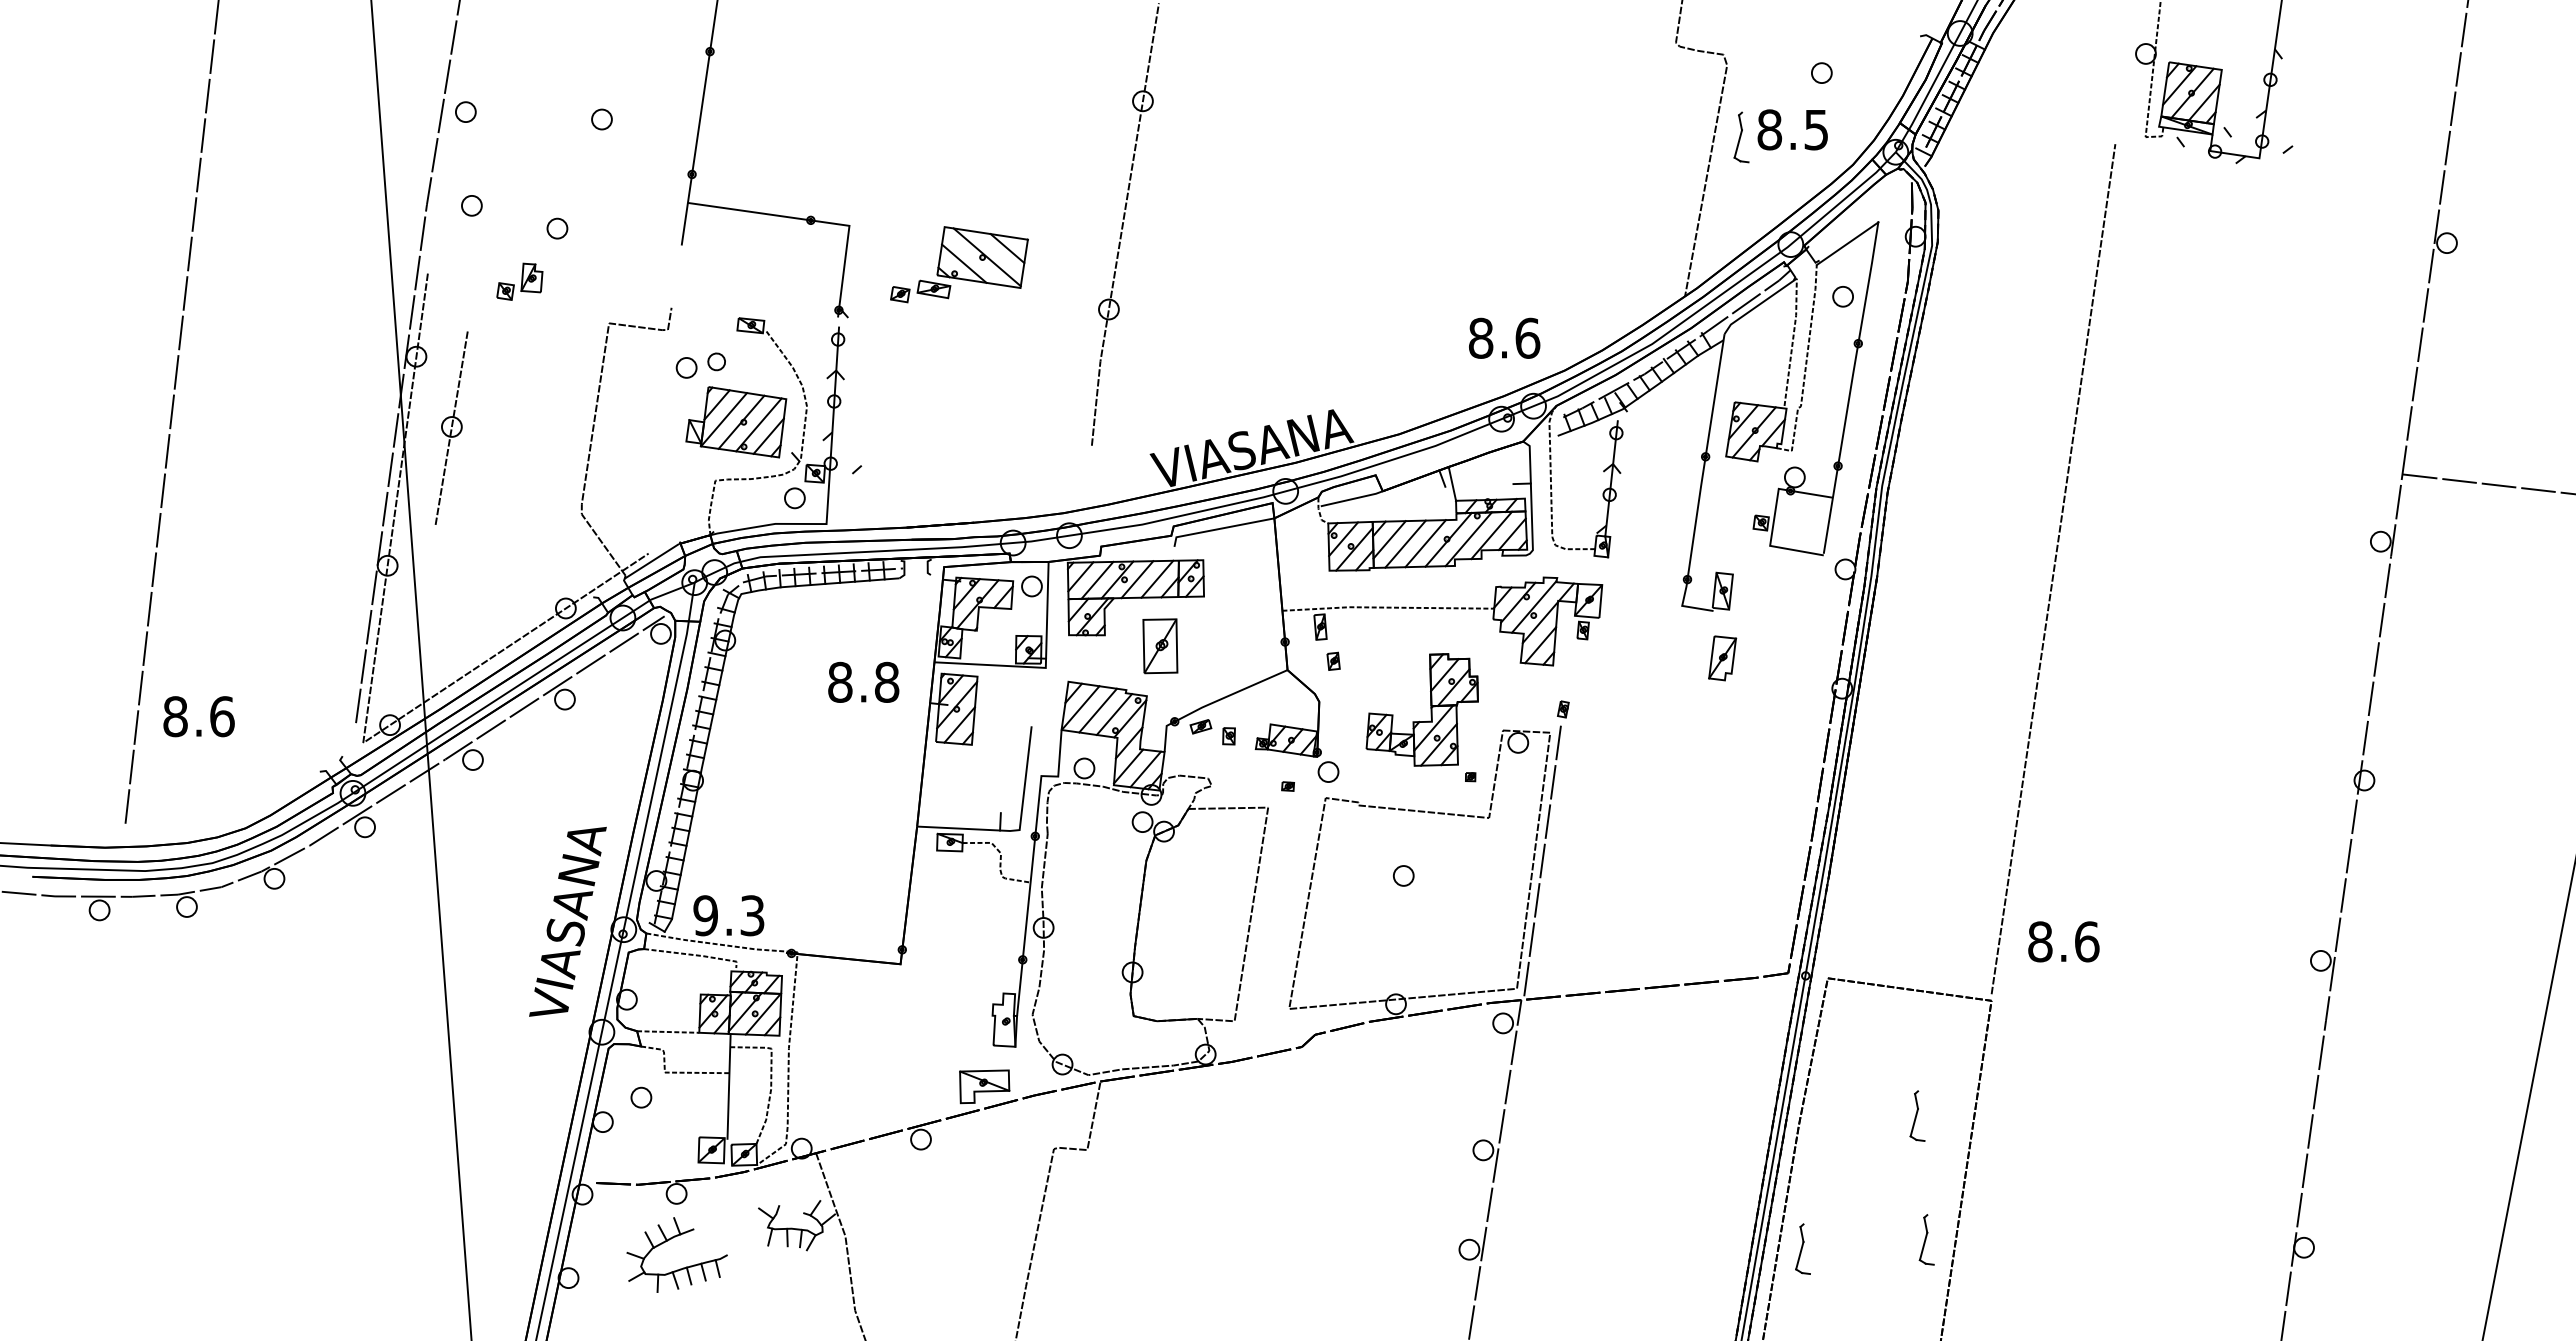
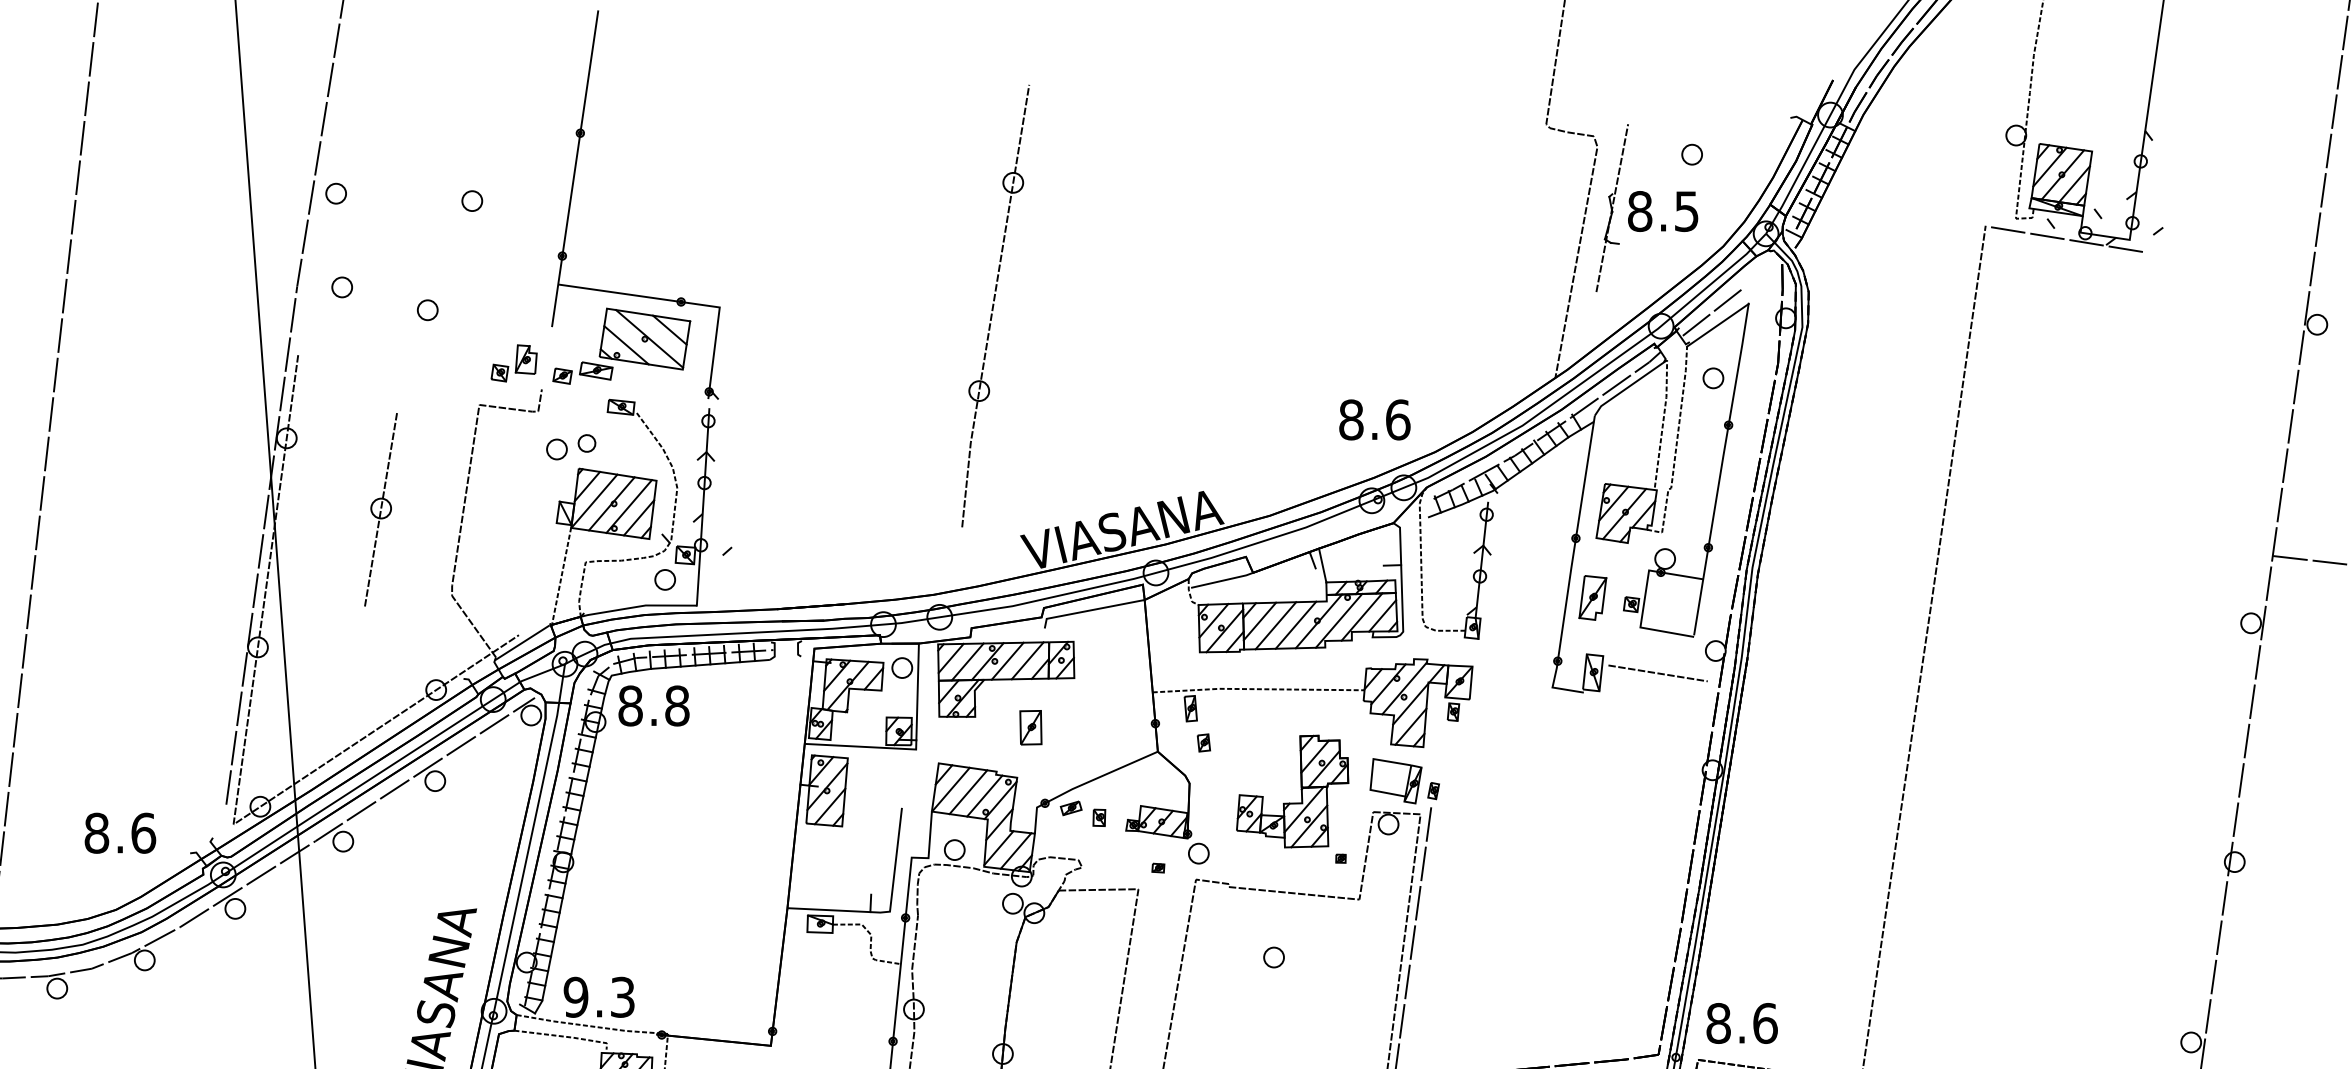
line: (1741, 126) -> (1611, 208), added
line: (2198, 158) -> (2068, 240), added
line: (1841, 230) -> (1711, 312), added
part: (959, 264) -> (621, 346), moved
part: (519, 281) -> (513, 363), moved
part: (451, 427) -> (380, 509), moved
line: (690, 495) -> (560, 577), added
line: (1787, 591) -> (1657, 673), added
part: (1160, 645) -> (1030, 727), size x0.62
part: (1722, 658) -> (1592, 598), moved
text: (863, 681) -> (653, 705), moved
part: (1525, 699) -> (1395, 781), added
text: (198, 716) -> (119, 833), moved
text: (2063, 941) -> (1741, 1023), moved

